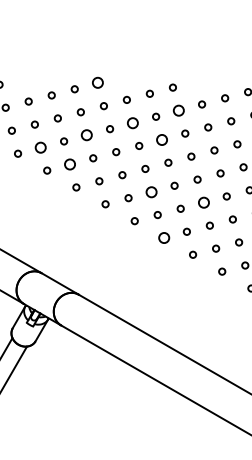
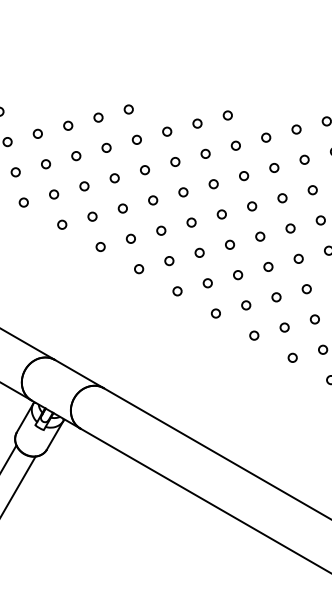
circle: (97, 83) -> (128, 110), size x0.62
circle: (179, 110) -> (236, 145), size x0.62
circle: (133, 122) -> (175, 161), size x0.62
circle: (87, 135) -> (115, 178), size x0.62
circle: (162, 139) -> (214, 183), size x0.62
circle: (41, 147) -> (54, 194), size x0.62
circle: (70, 164) -> (92, 216), size x0.62
circle: (151, 191) -> (199, 252), size x0.62
circle: (203, 202) -> (268, 266), size x0.62
circle: (163, 237) -> (215, 312), size x0.62

